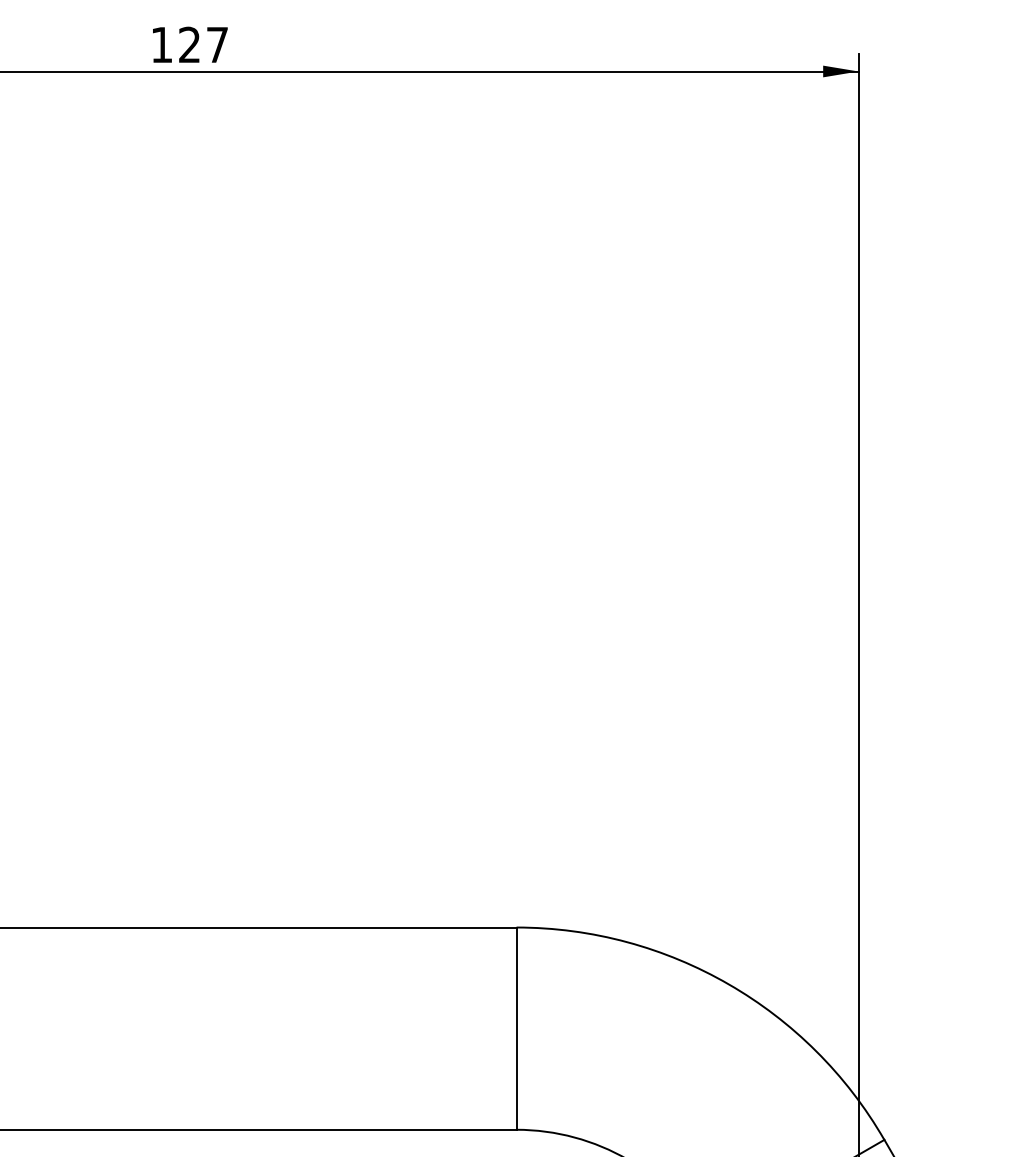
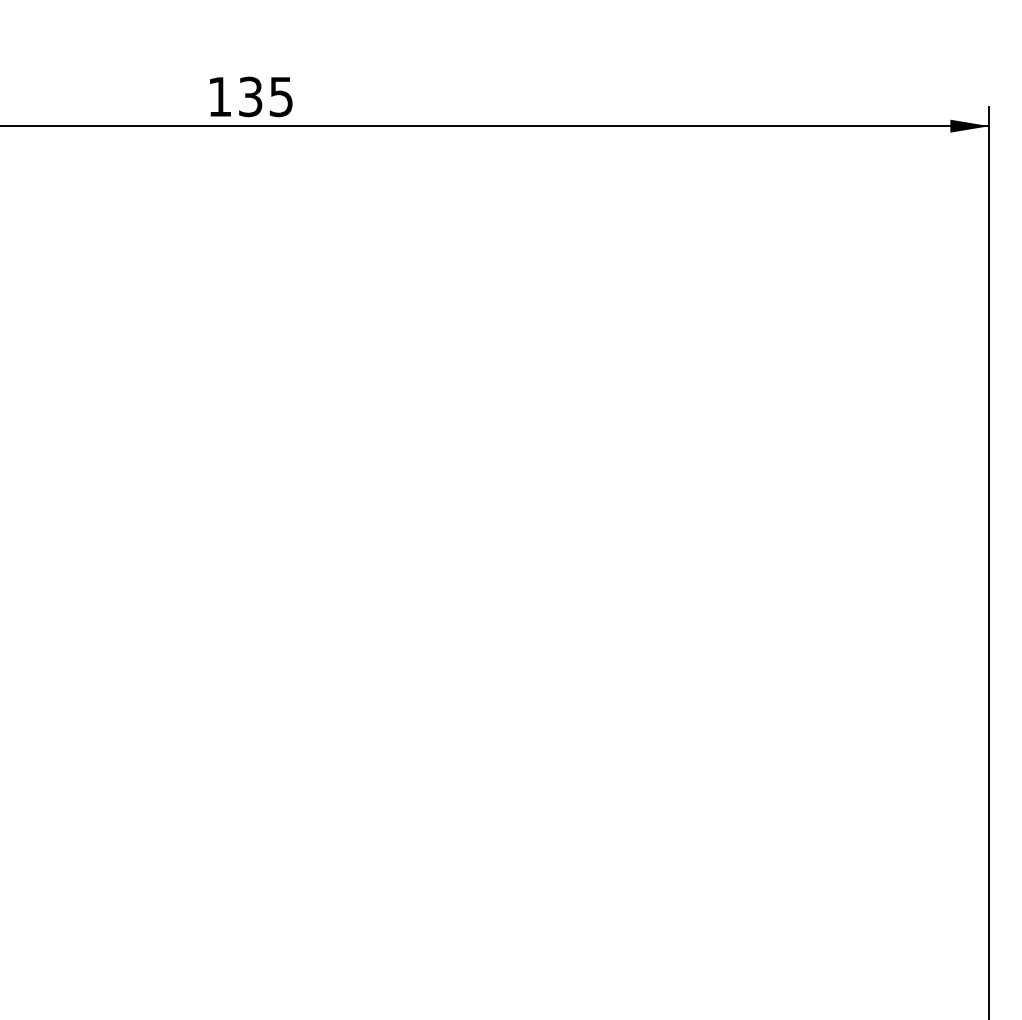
text: (203, 45) -> (265, 97), 127 -> 135

